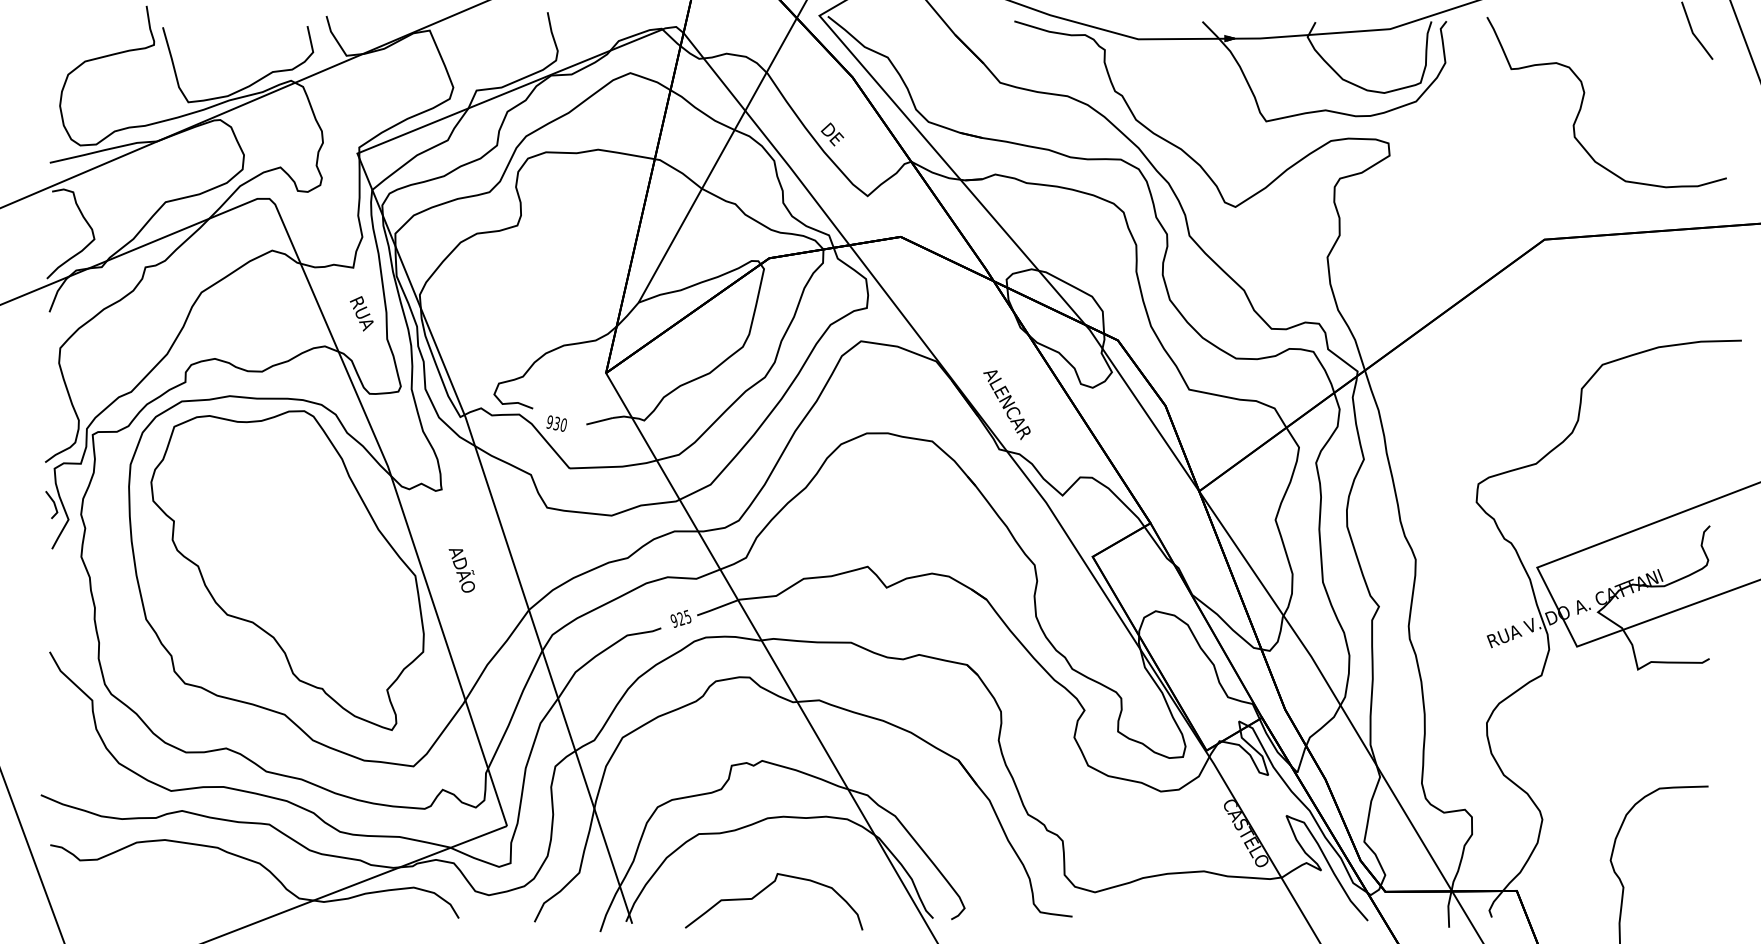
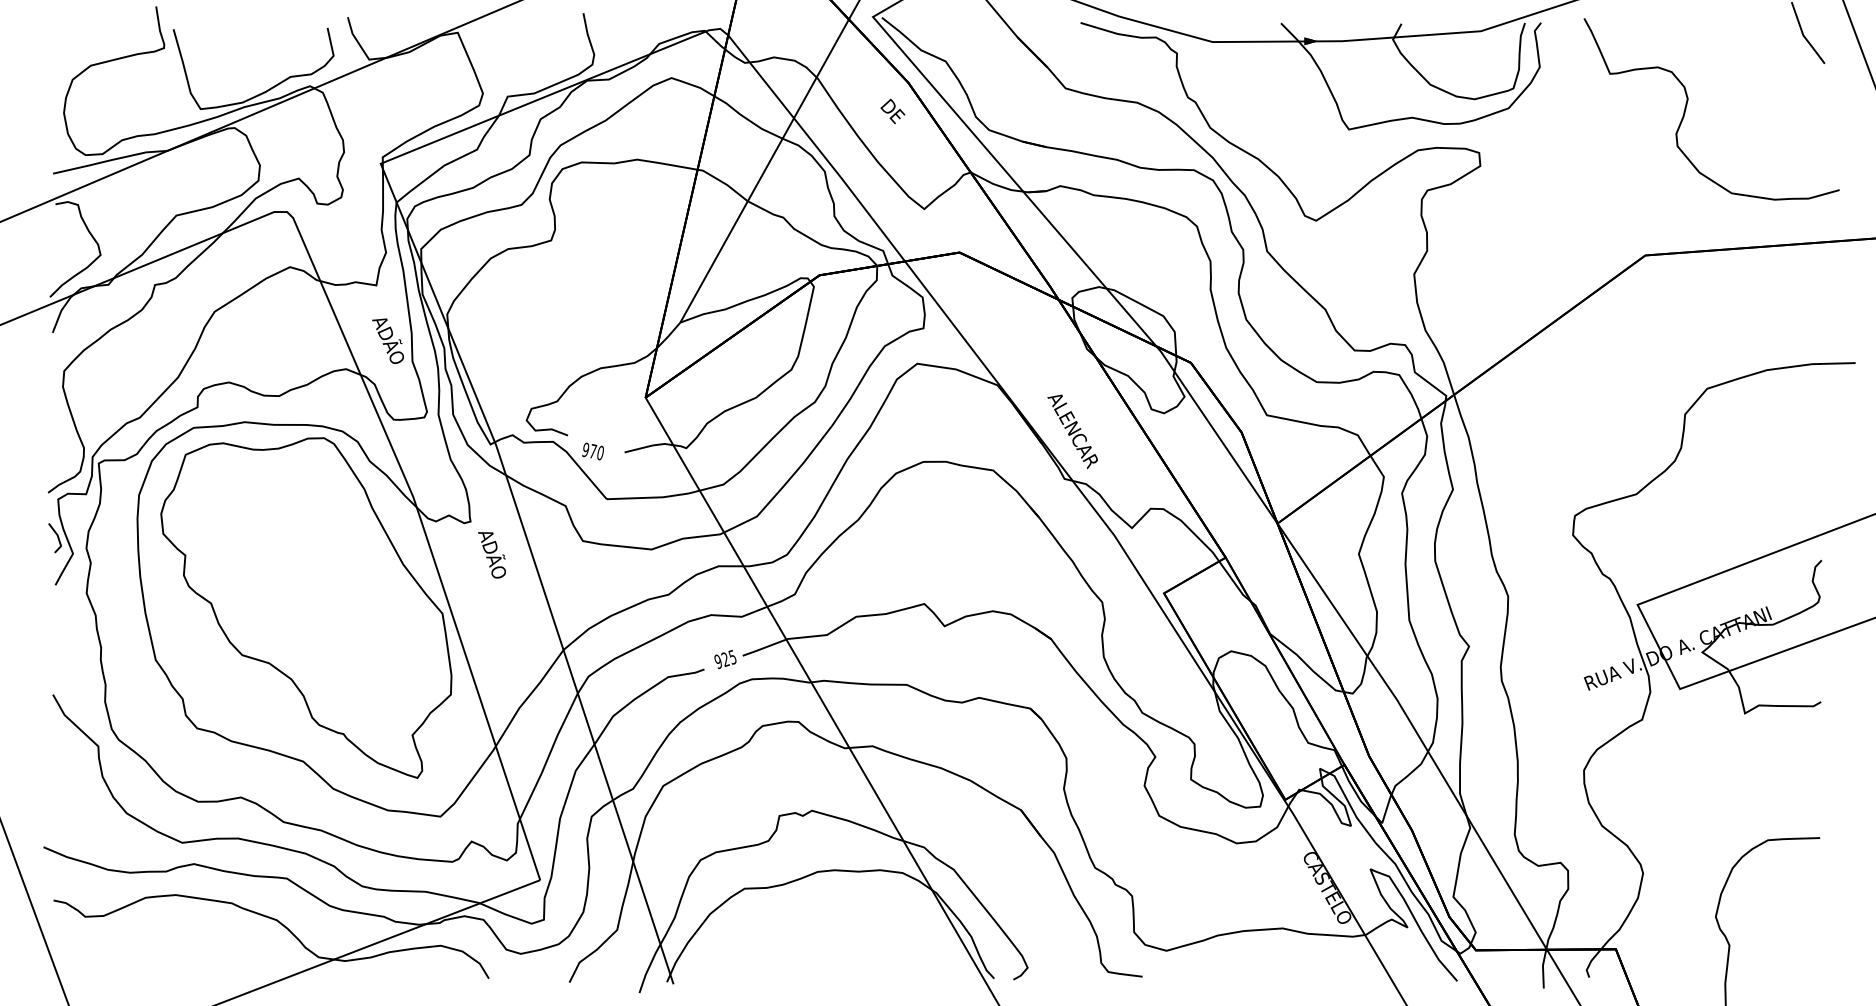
text: (832, 133) -> (892, 110), moved
text: (363, 318) -> (387, 339), RUA -> ADÃO
text: (557, 423) -> (593, 451), 930 -> 970
text: (461, 571) -> (491, 555), moved
curve: (763, 891) -> (813, 949), removed

